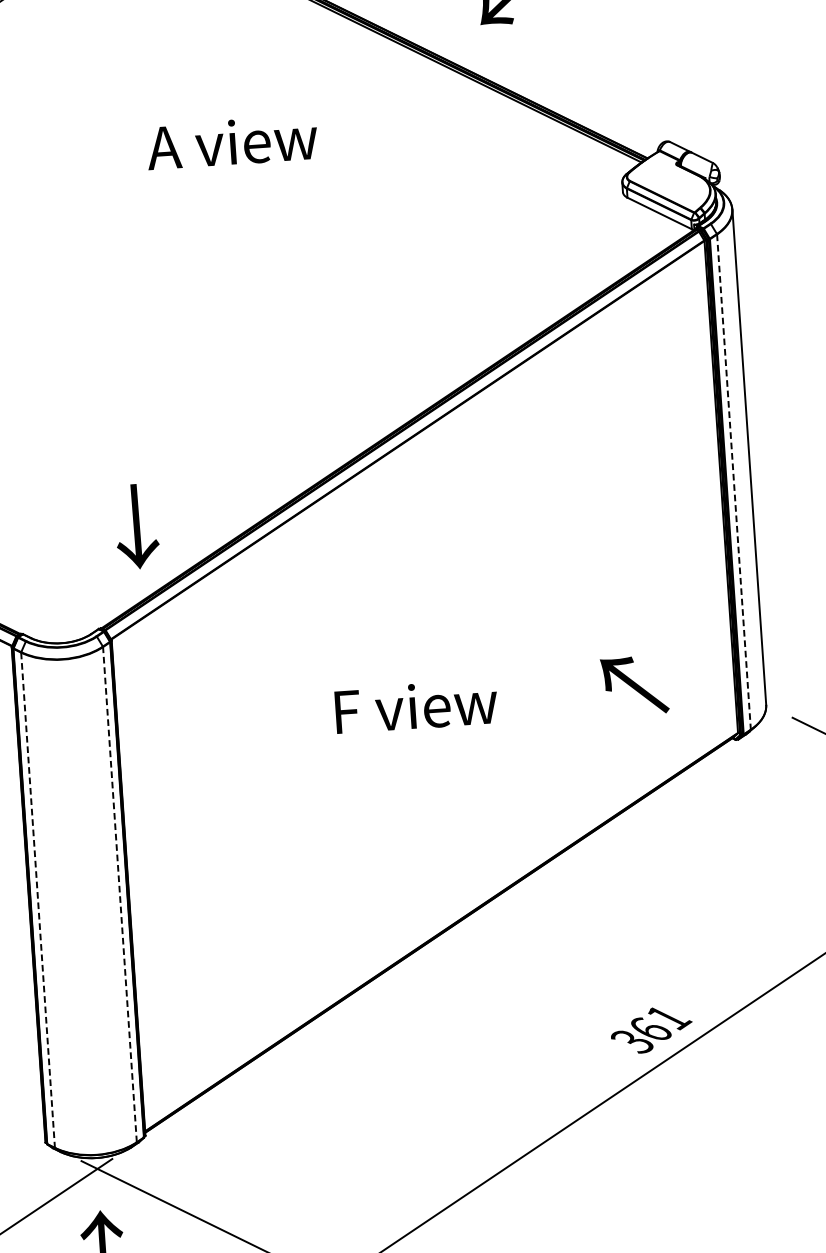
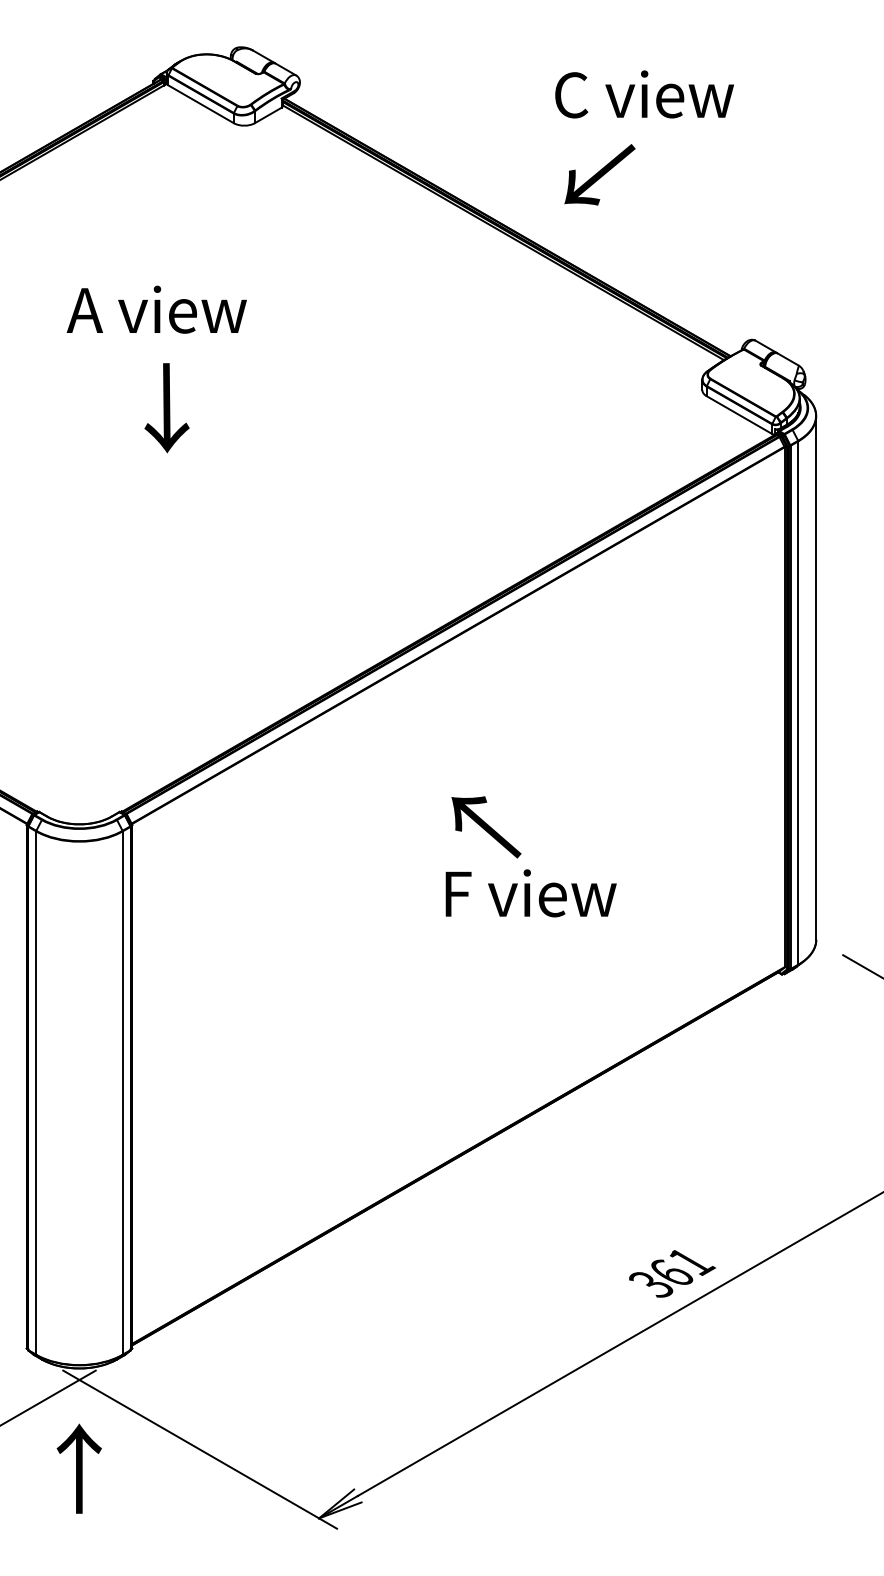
text: (231, 142) -> (156, 309), moved
line: (734, 482) -> (798, 703), dashed -> solid
text: (136, 527) -> (166, 408), moved
text: (634, 686) -> (486, 827), moved
text: (415, 706) -> (530, 893), moved
line: (119, 895) -> (122, 1093), dashed -> solid
line: (38, 900) -> (36, 1093), dashed -> solid

